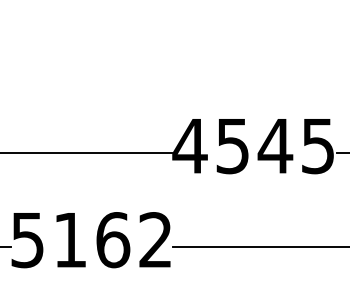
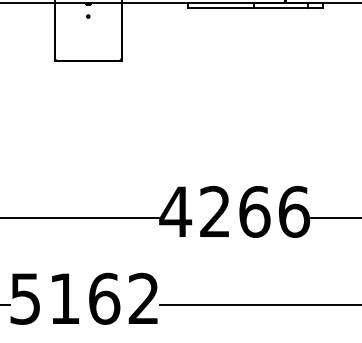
text: (276, 145) -> (255, 211), 4545 -> 4266

